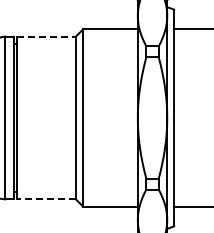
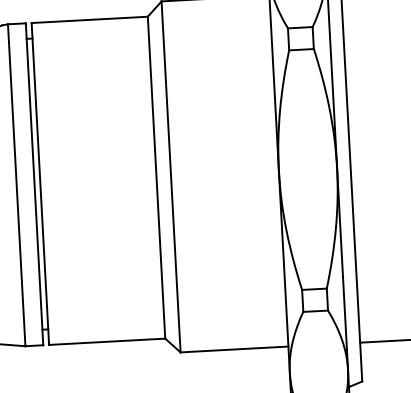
line: (47, 36) -> (91, 19), dashed -> solid
line: (46, 199) -> (107, 342), dashed -> solid

